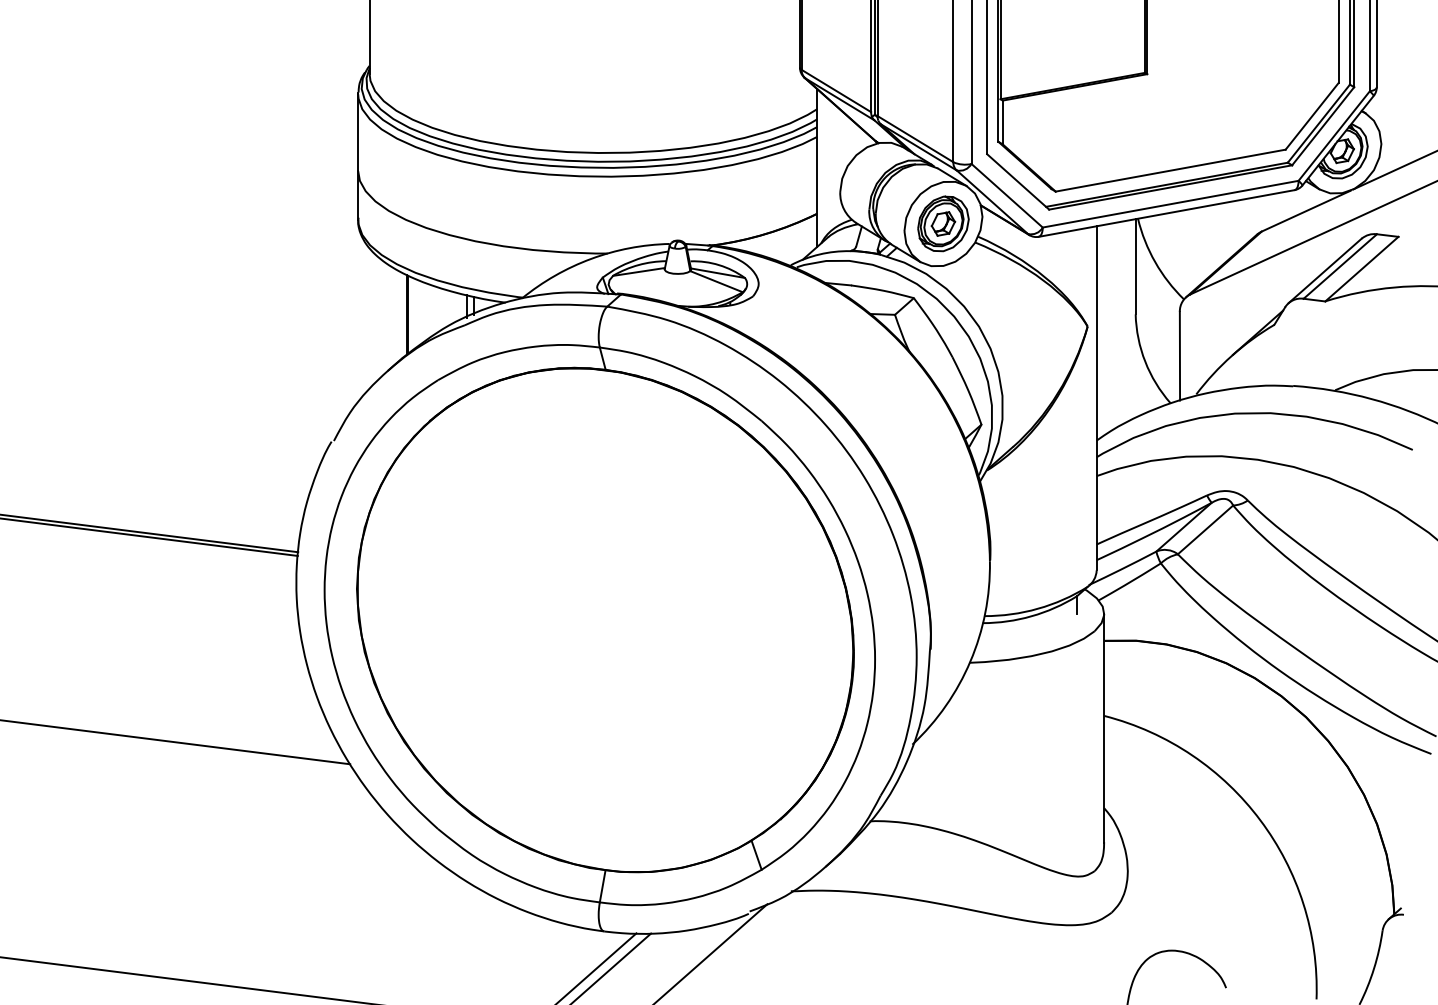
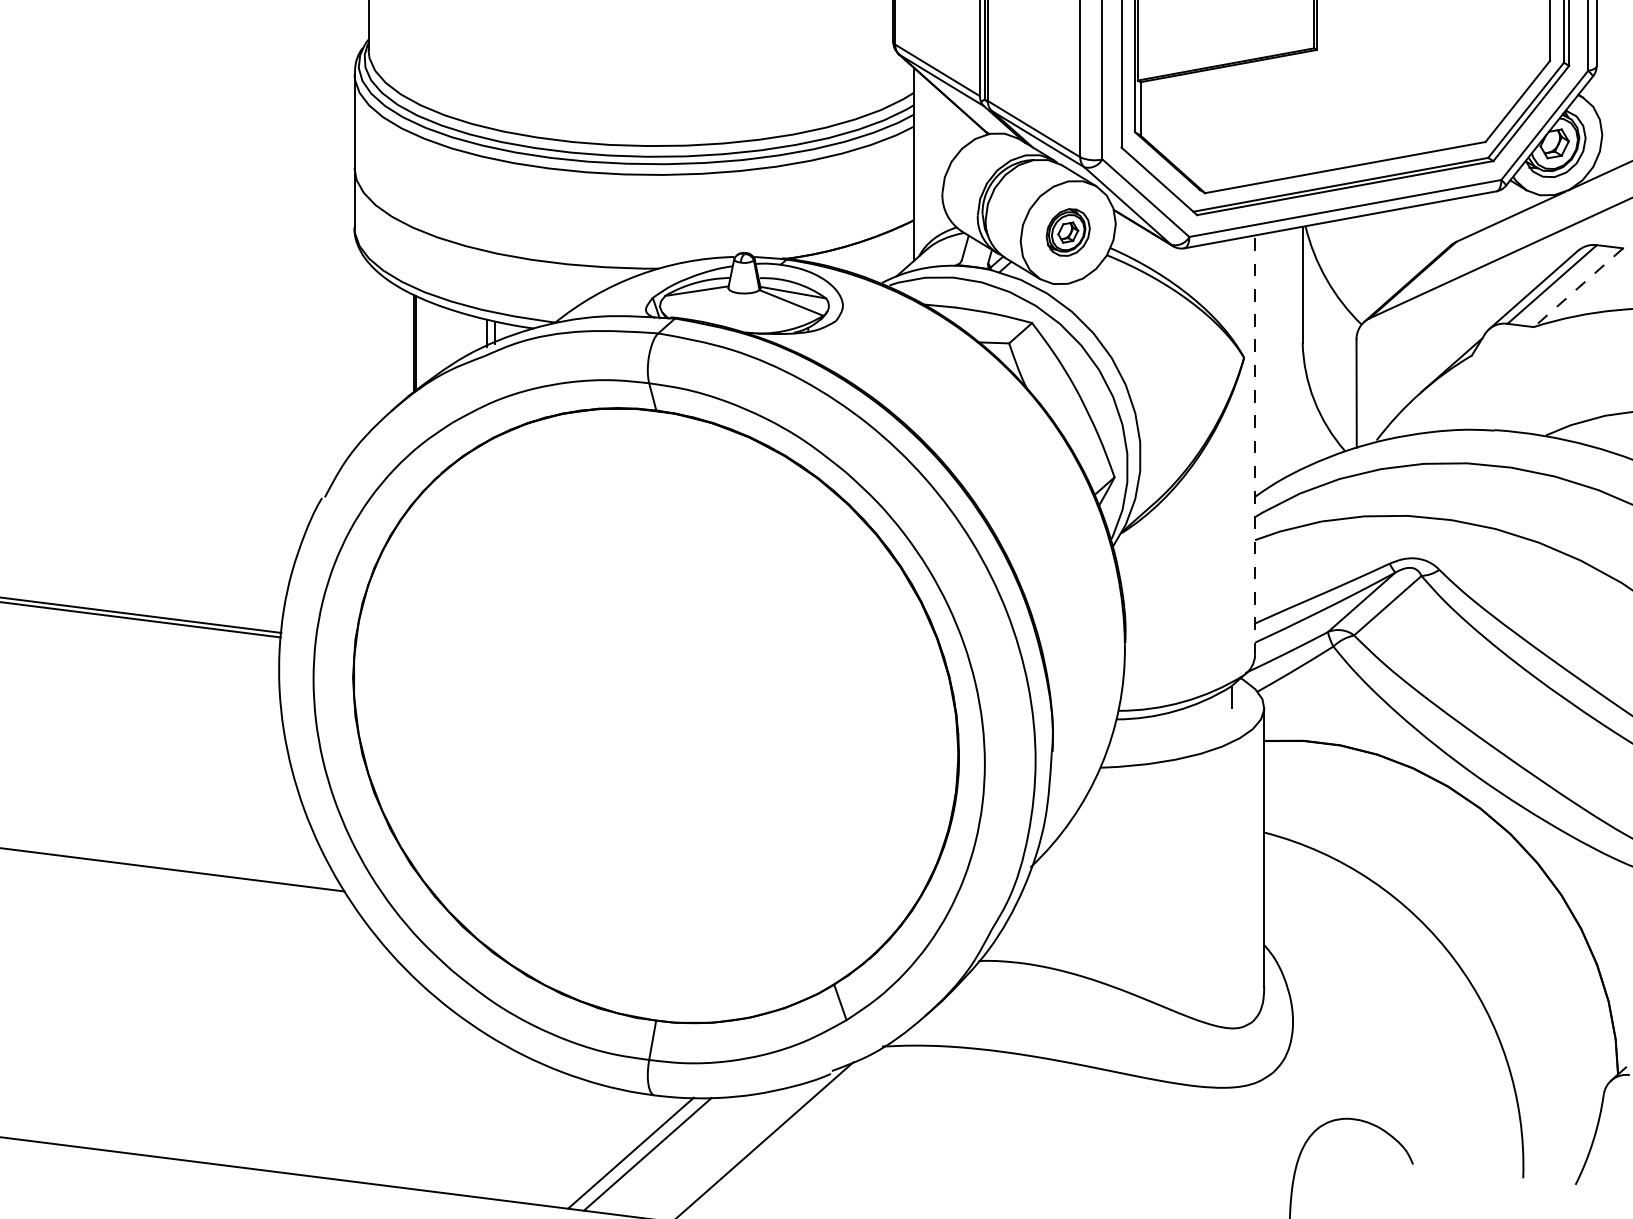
part: (943, 223) -> (1068, 232), size x0.7
line: (1361, 269) -> (1578, 288), solid -> dashed
line: (1096, 397) -> (1254, 444), solid -> dashed

